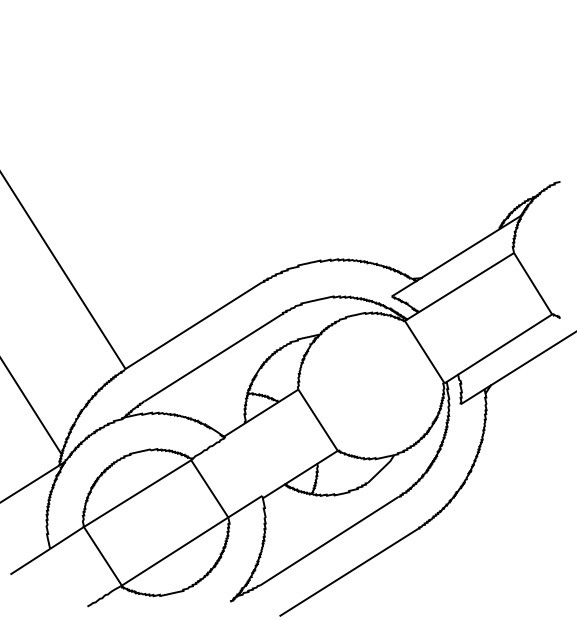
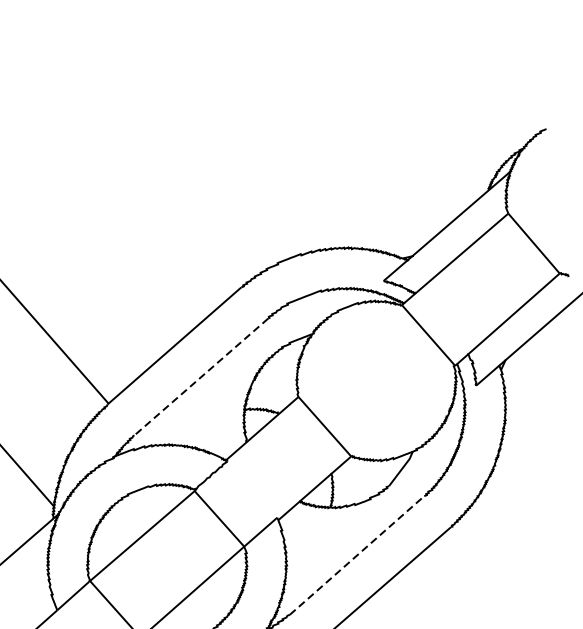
line: (212, 358) -> (200, 377), solid -> dashed
line: (329, 541) -> (357, 555), solid -> dashed

